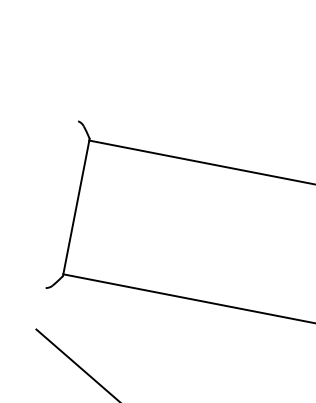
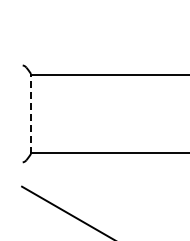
line: (77, 206) -> (31, 113), solid -> dashed

